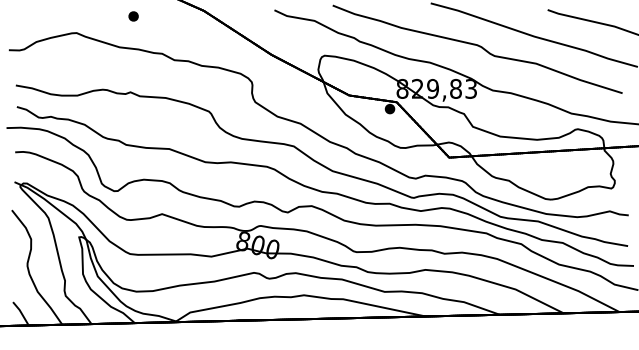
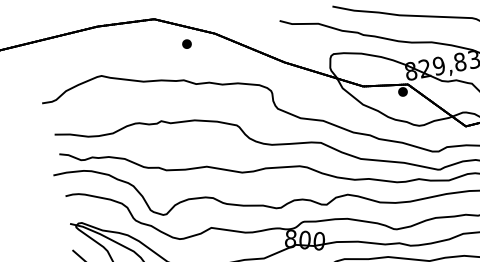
part: (133, 16) -> (186, 44), moved

